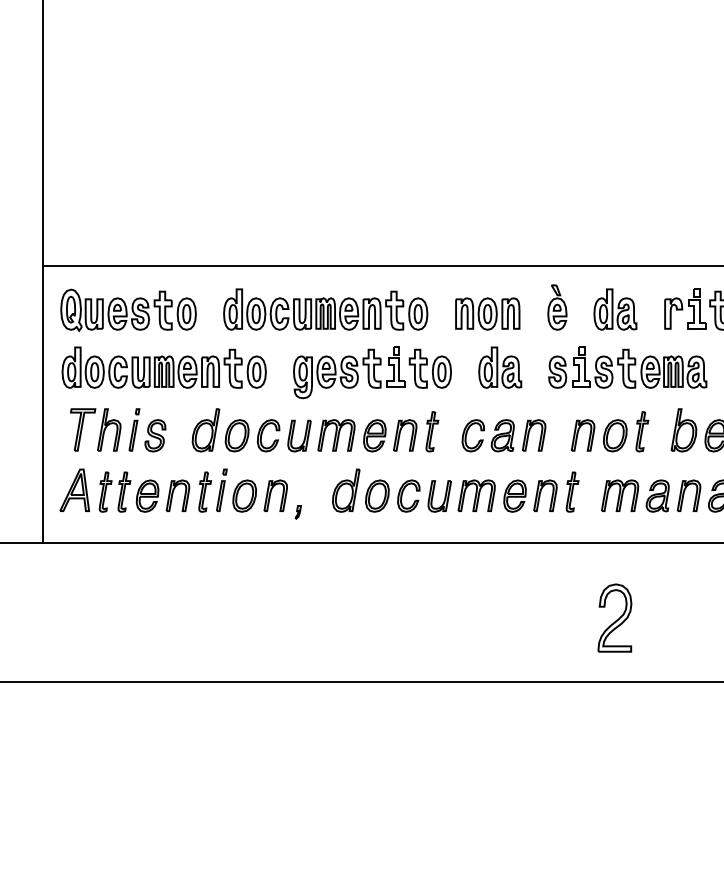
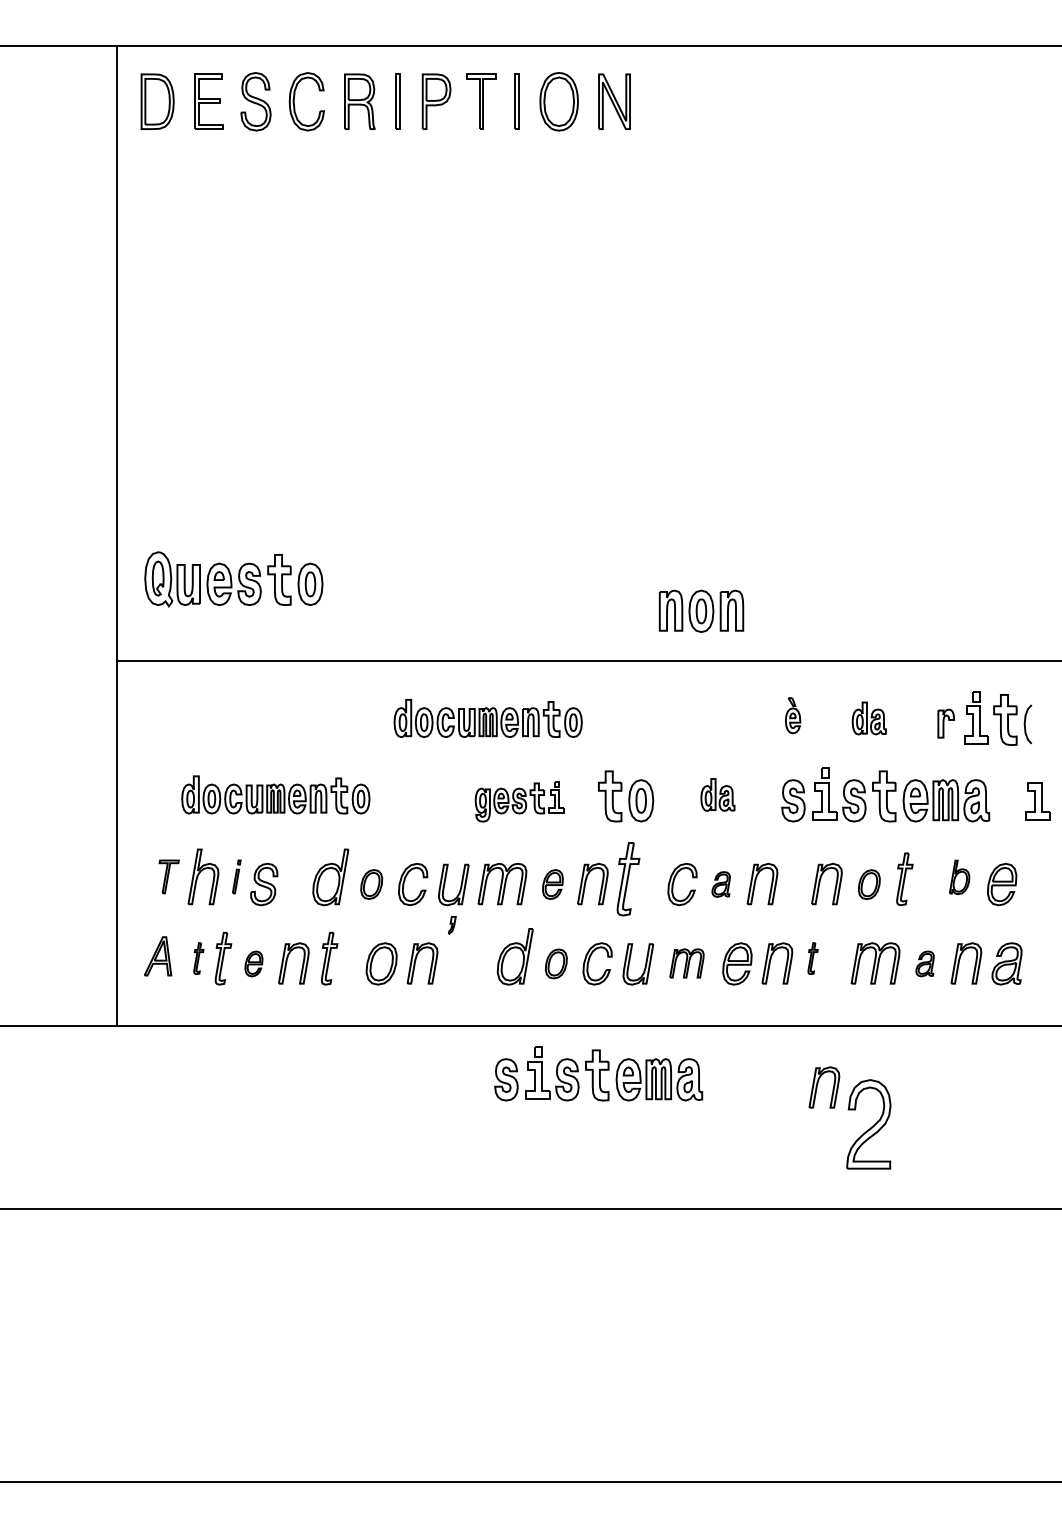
part: (556, 307) -> (792, 715), size x0.6
part: (325, 309) -> (487, 718), size x0.7
part: (614, 309) -> (868, 718), size x0.6
part: (128, 310) -> (233, 579), moved
part: (487, 313) -> (701, 610), moved
part: (673, 313) -> (946, 723), size x0.7
part: (164, 367) -> (275, 794), size x0.7
part: (499, 367) -> (717, 794), size x0.6
part: (349, 372) -> (519, 801), size x0.6
part: (83, 429) -> (169, 876), size x0.6
part: (134, 429) -> (236, 876), size x0.6
part: (683, 430) -> (959, 877), size x0.6
part: (432, 431) -> (628, 879), size x1.4
part: (236, 435) -> (371, 884), size x0.7
part: (374, 435) -> (552, 884), size x0.7
part: (502, 435) -> (720, 884), size x0.6
part: (615, 435) -> (869, 884), size x0.7
part: (74, 490) -> (157, 956), size x0.7
part: (221, 490) -> (351, 956), removed
part: (105, 492) -> (198, 958), size x0.6
part: (572, 492) -> (812, 958), size x0.6
part: (147, 495) -> (253, 963), size x0.6
part: (377, 495) -> (556, 963), size x0.7
part: (476, 495) -> (686, 963), size x0.7
part: (657, 495) -> (924, 963), size x0.6
part: (298, 512) -> (452, 925), moved
part: (409, 579) -> (598, 1073), added
part: (575, 590) -> (817, 1087), added

